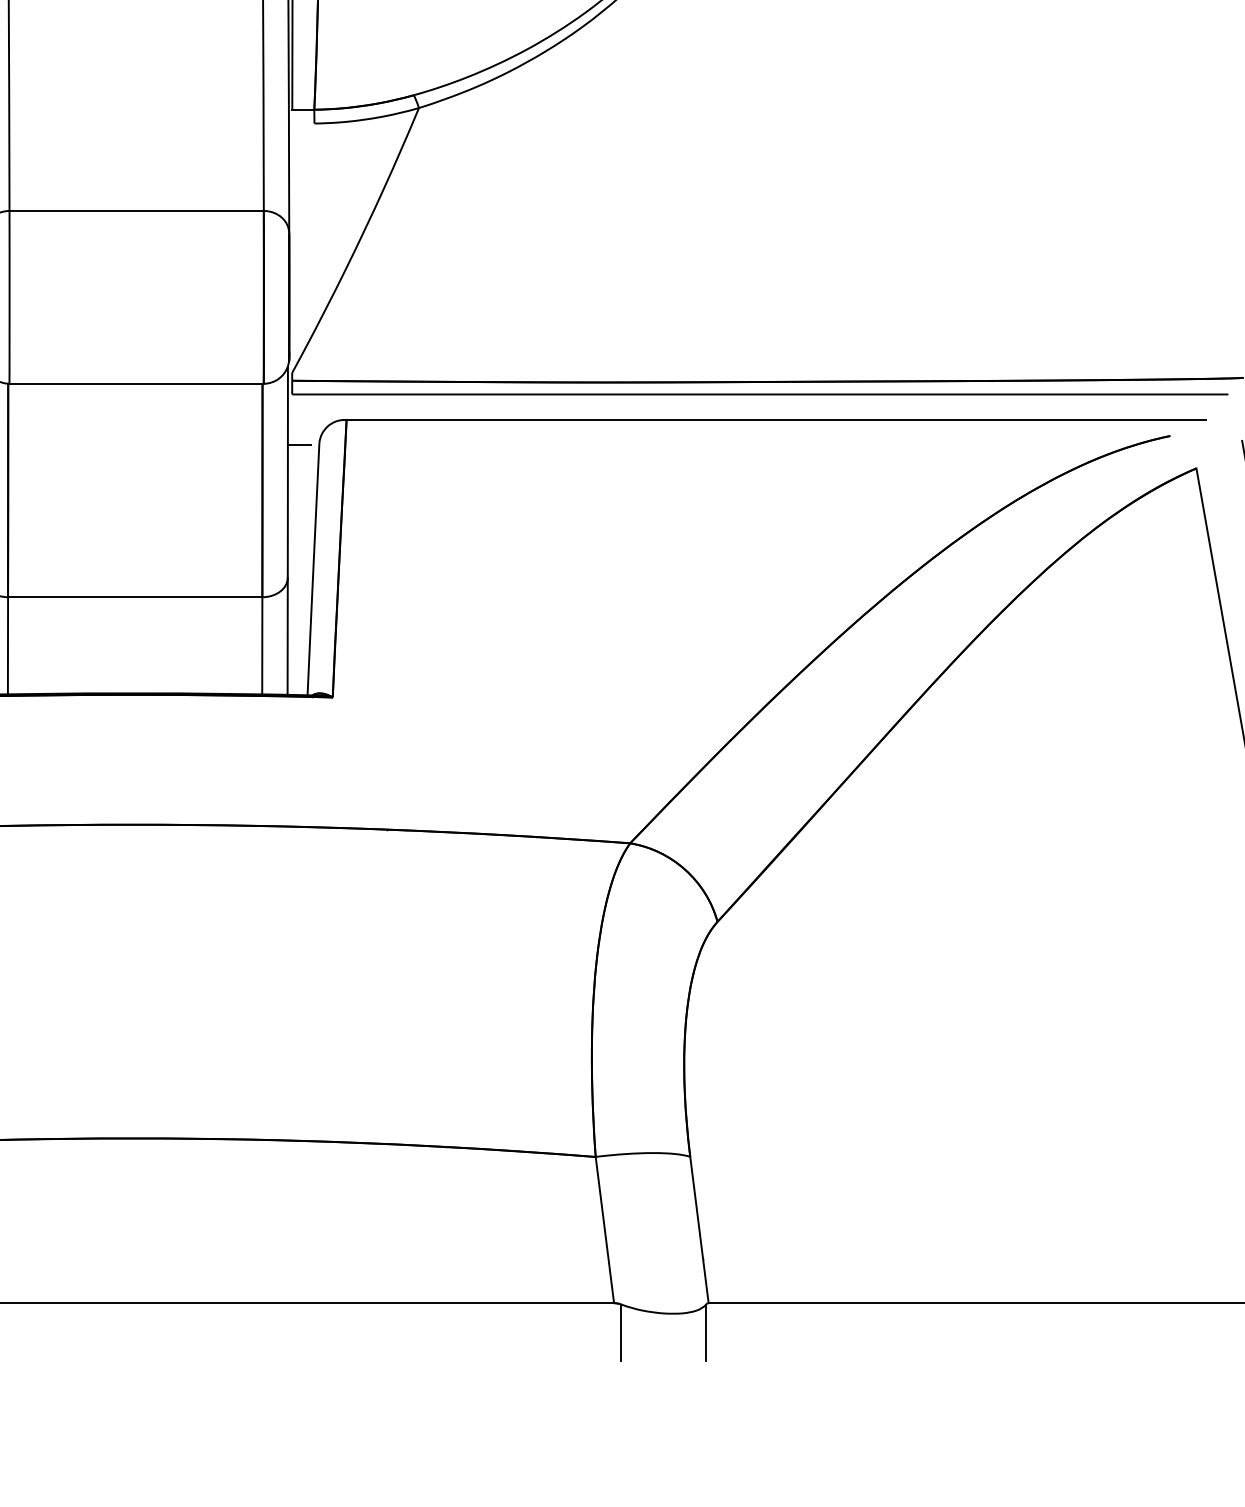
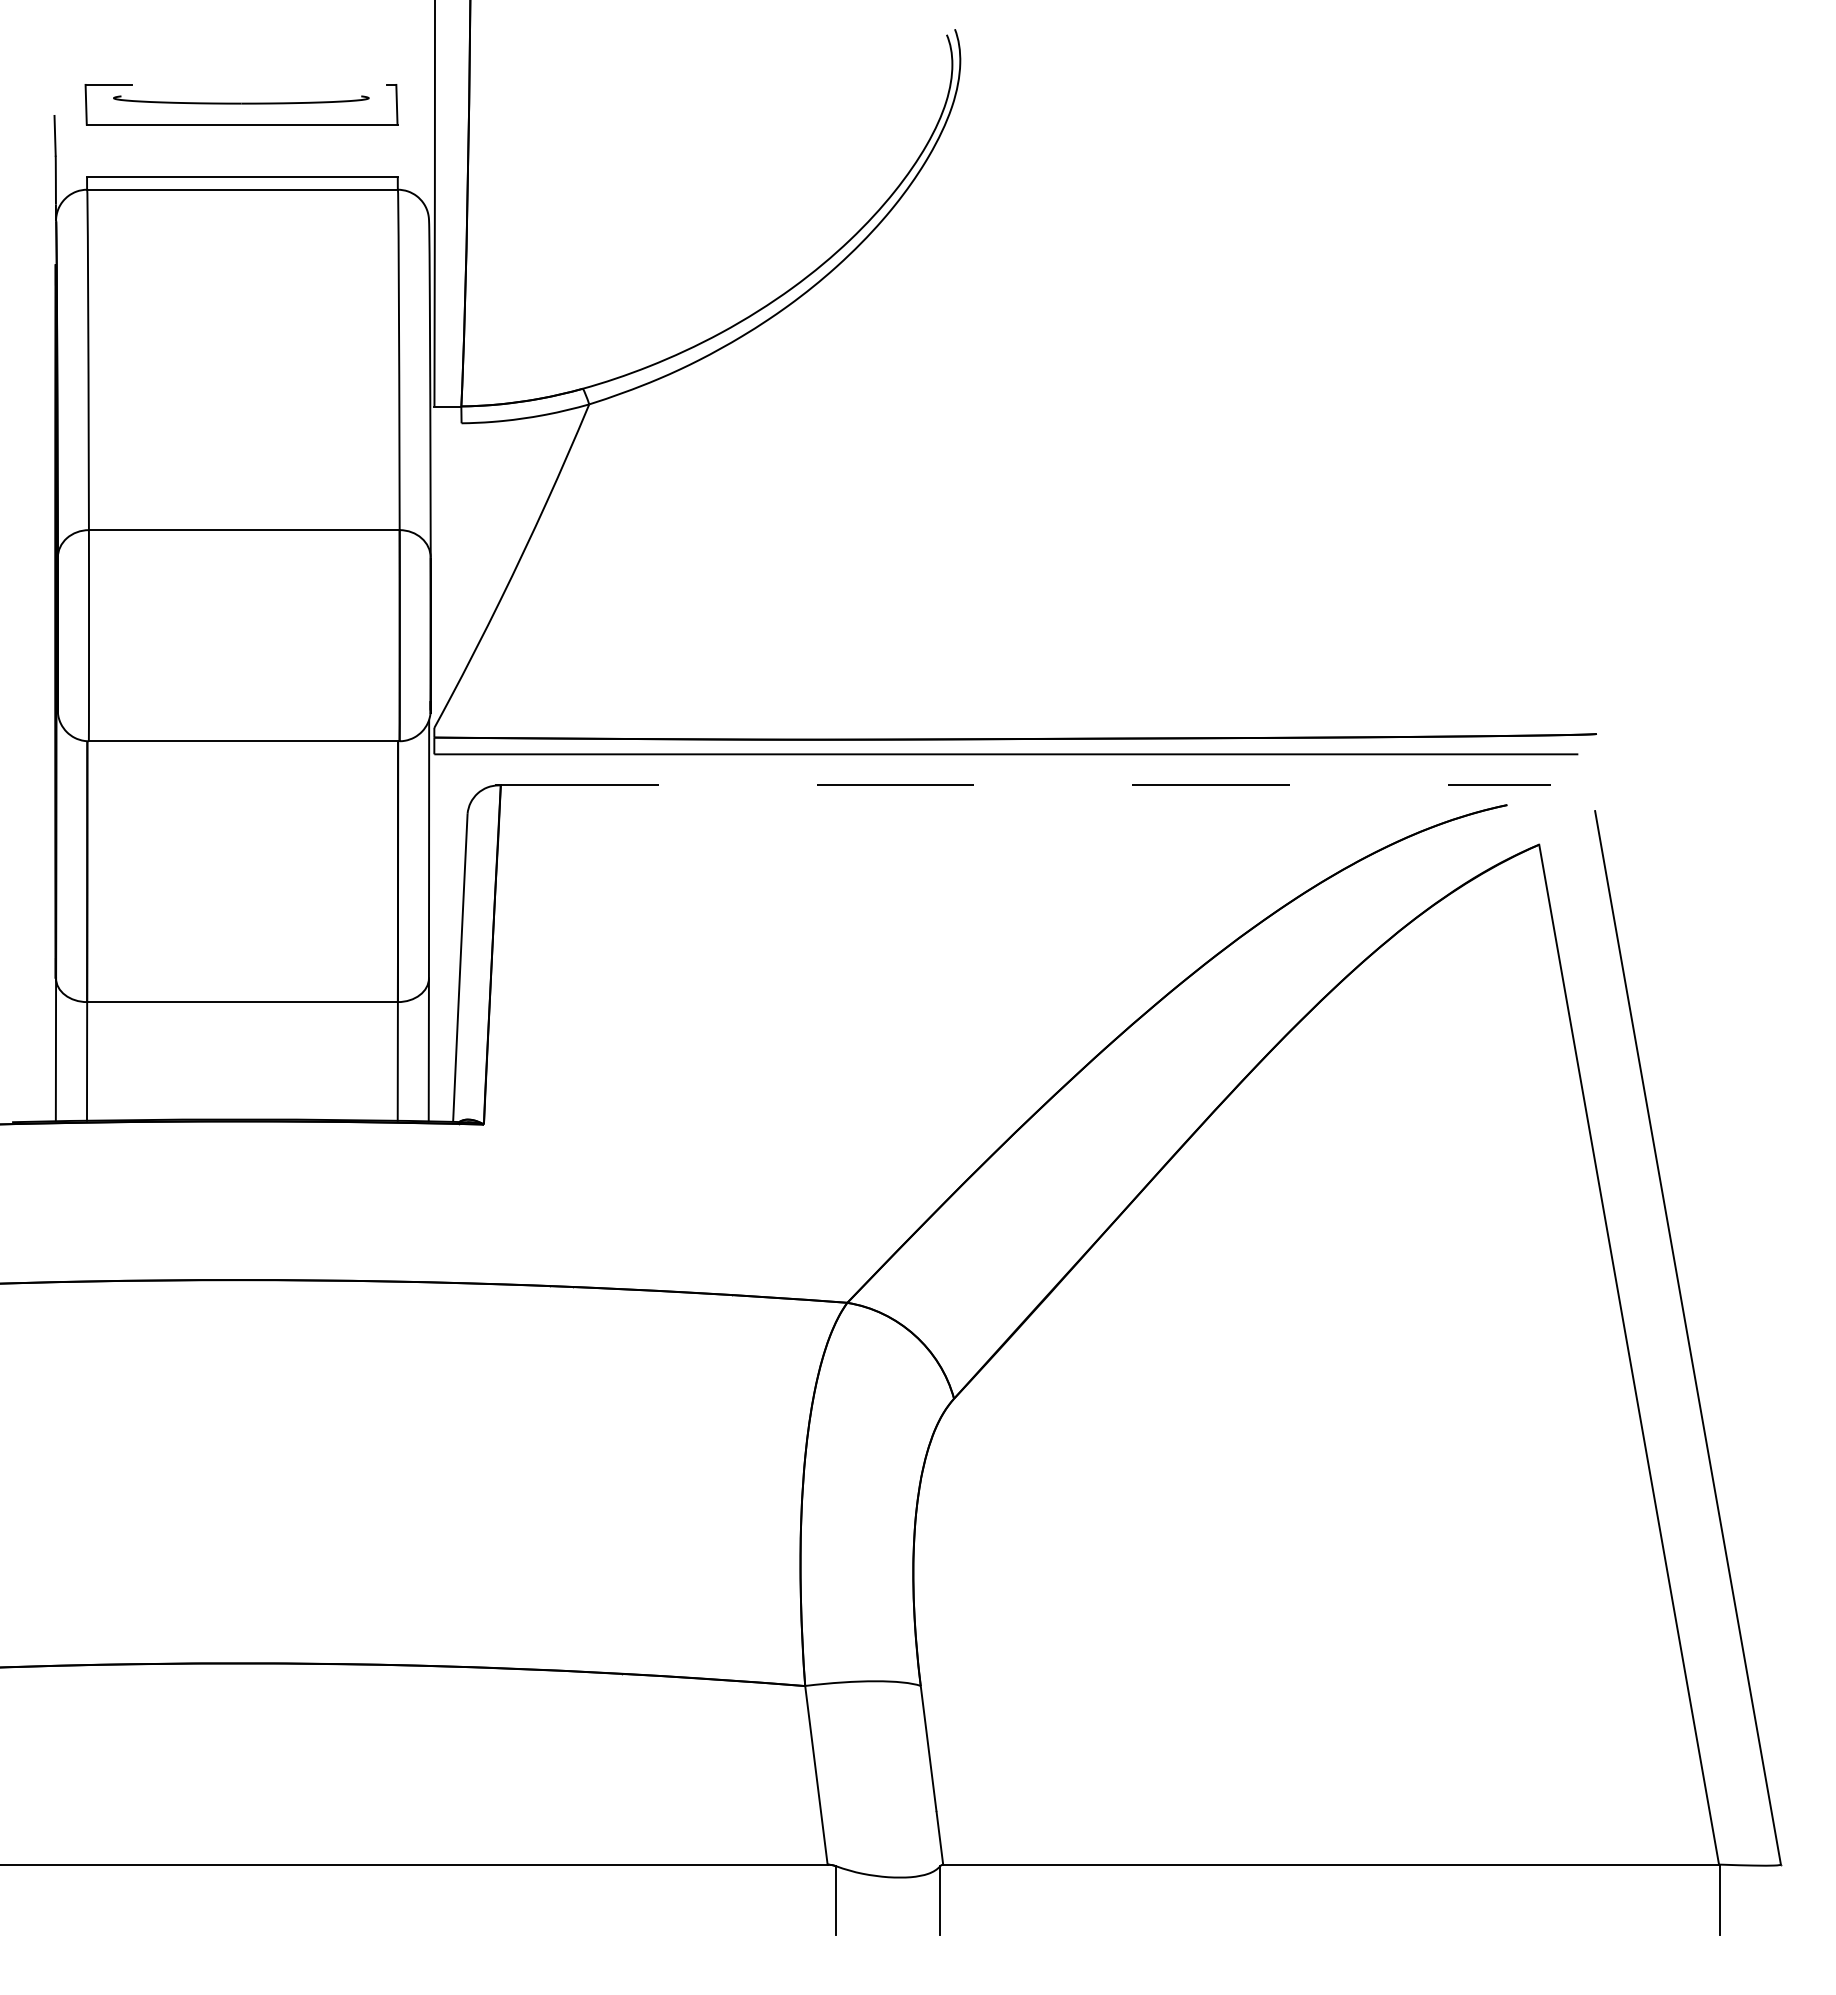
line: (776, 419) -> (1026, 785), solid -> dashed
line: (299, 445) -> (443, 816), removed

